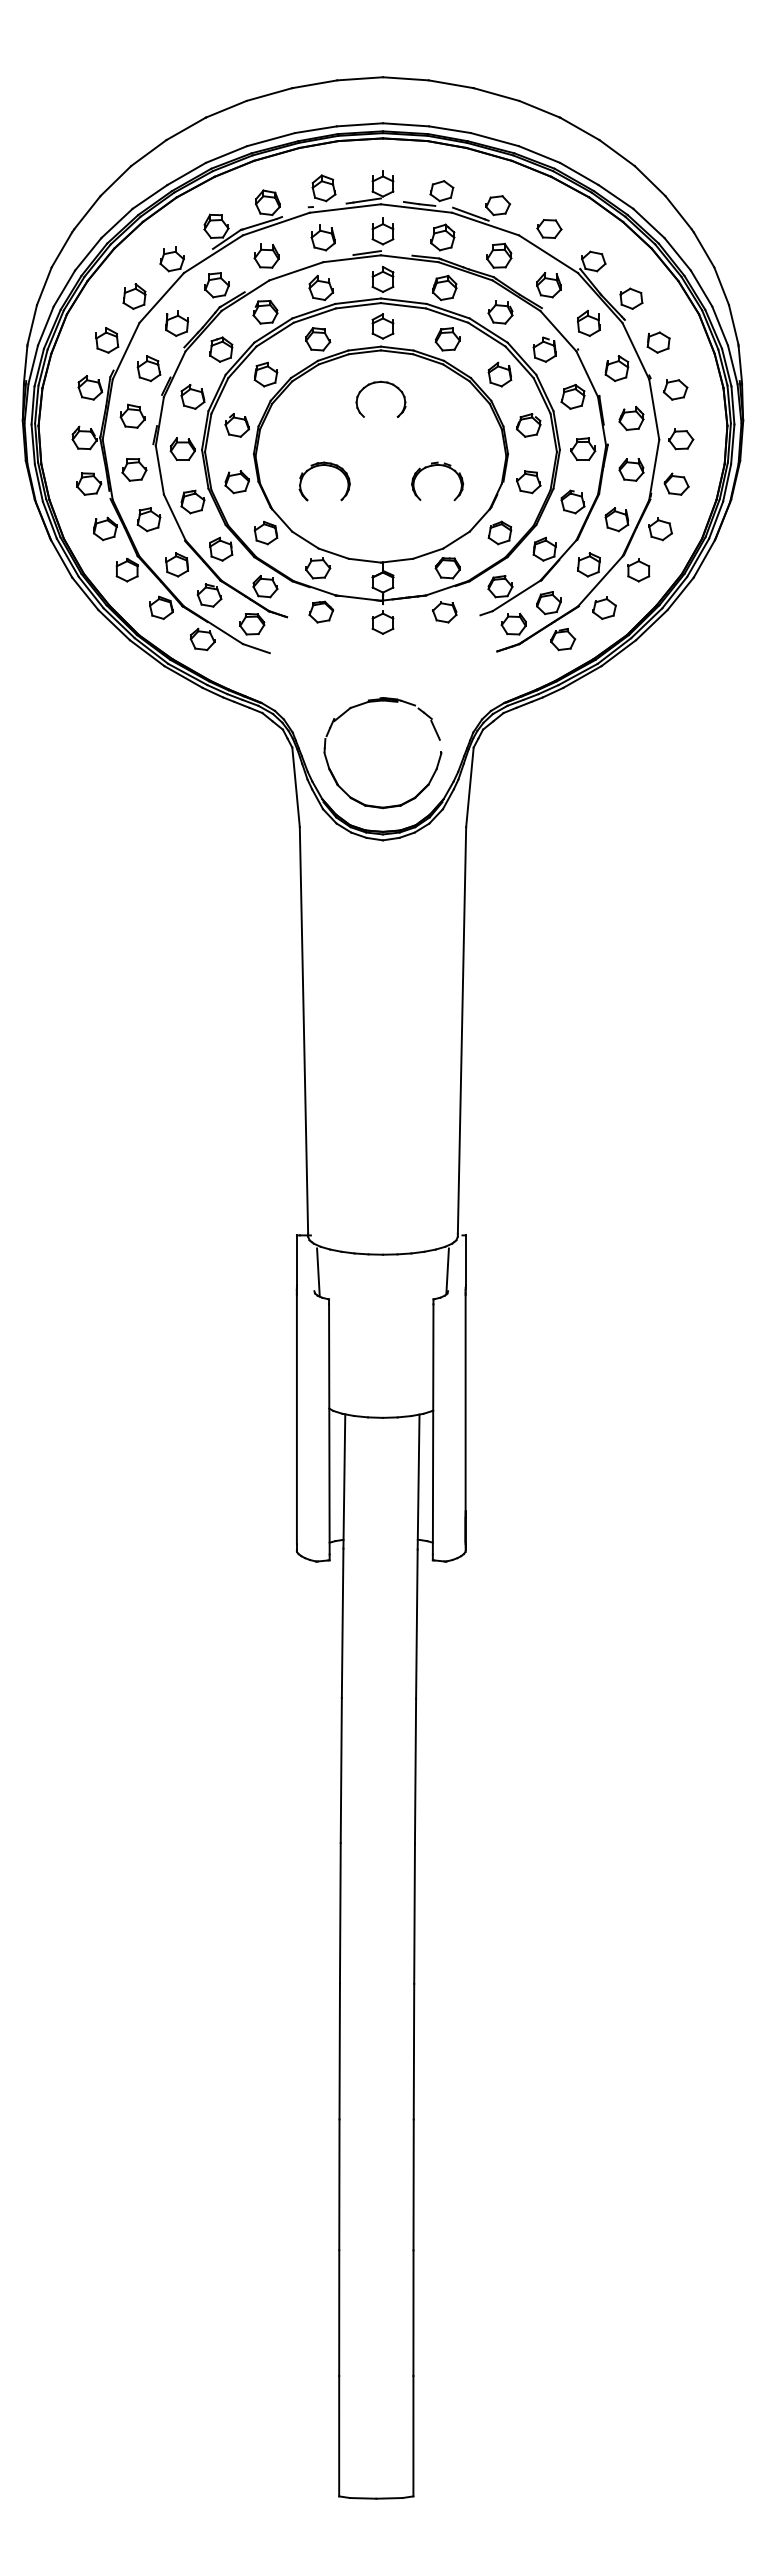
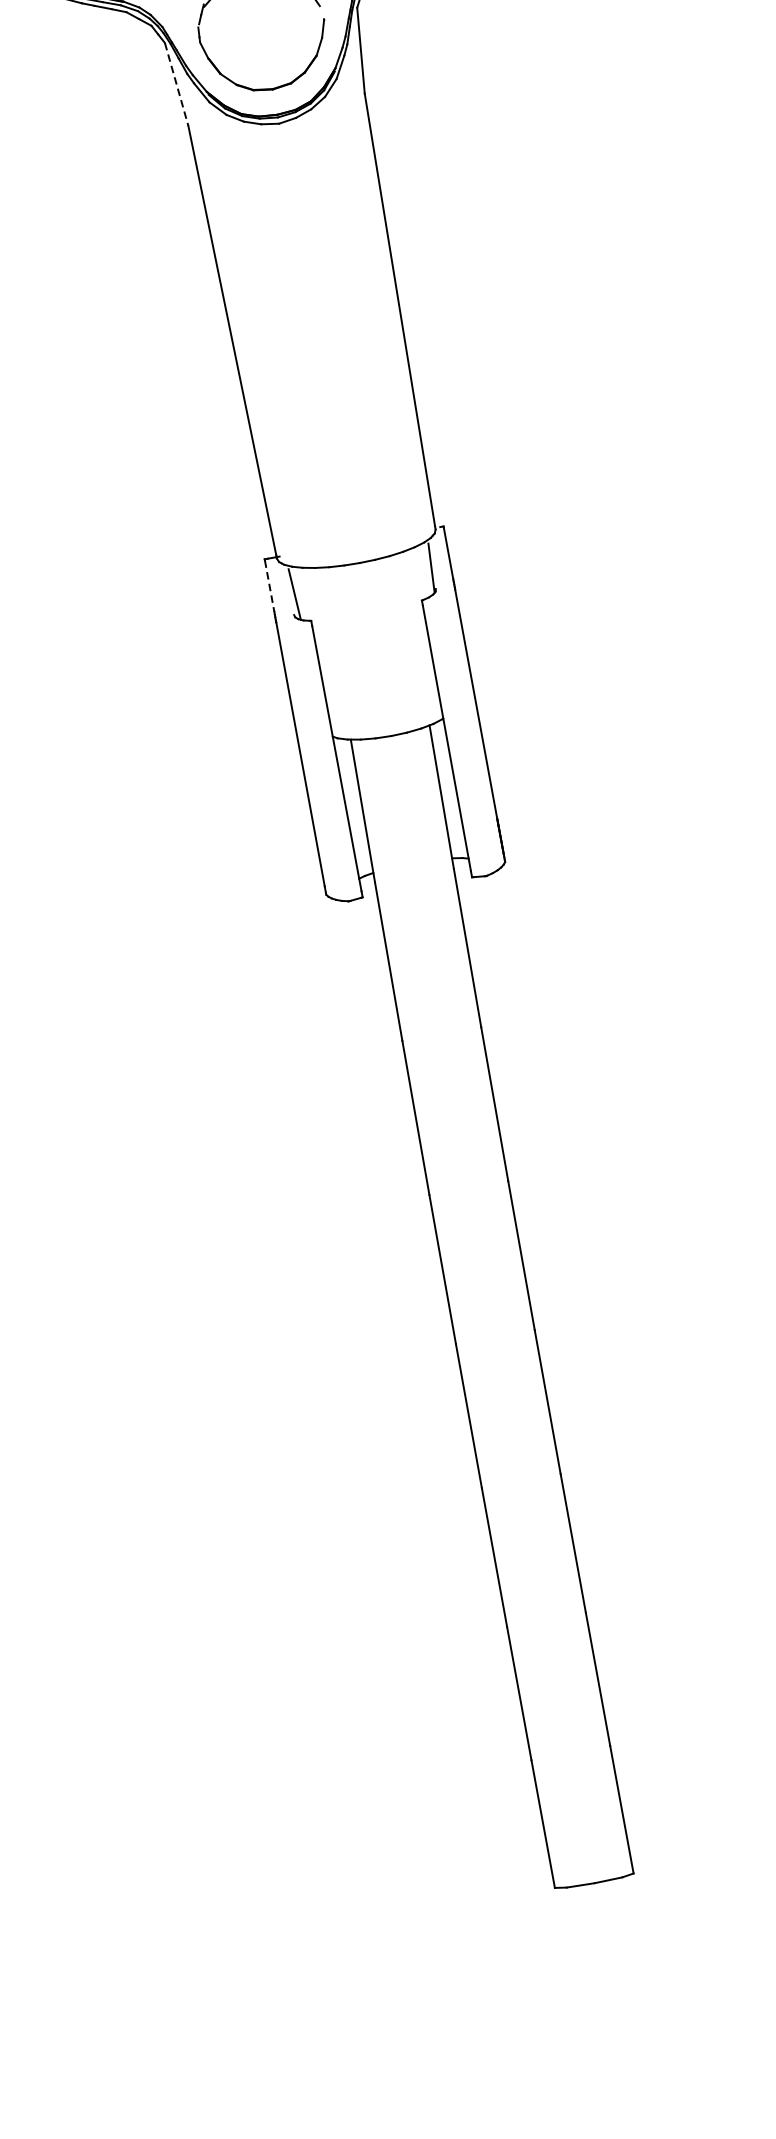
line: (296, 787) -> (177, 84), solid -> dashed
line: (296, 1261) -> (269, 587), solid -> dashed

